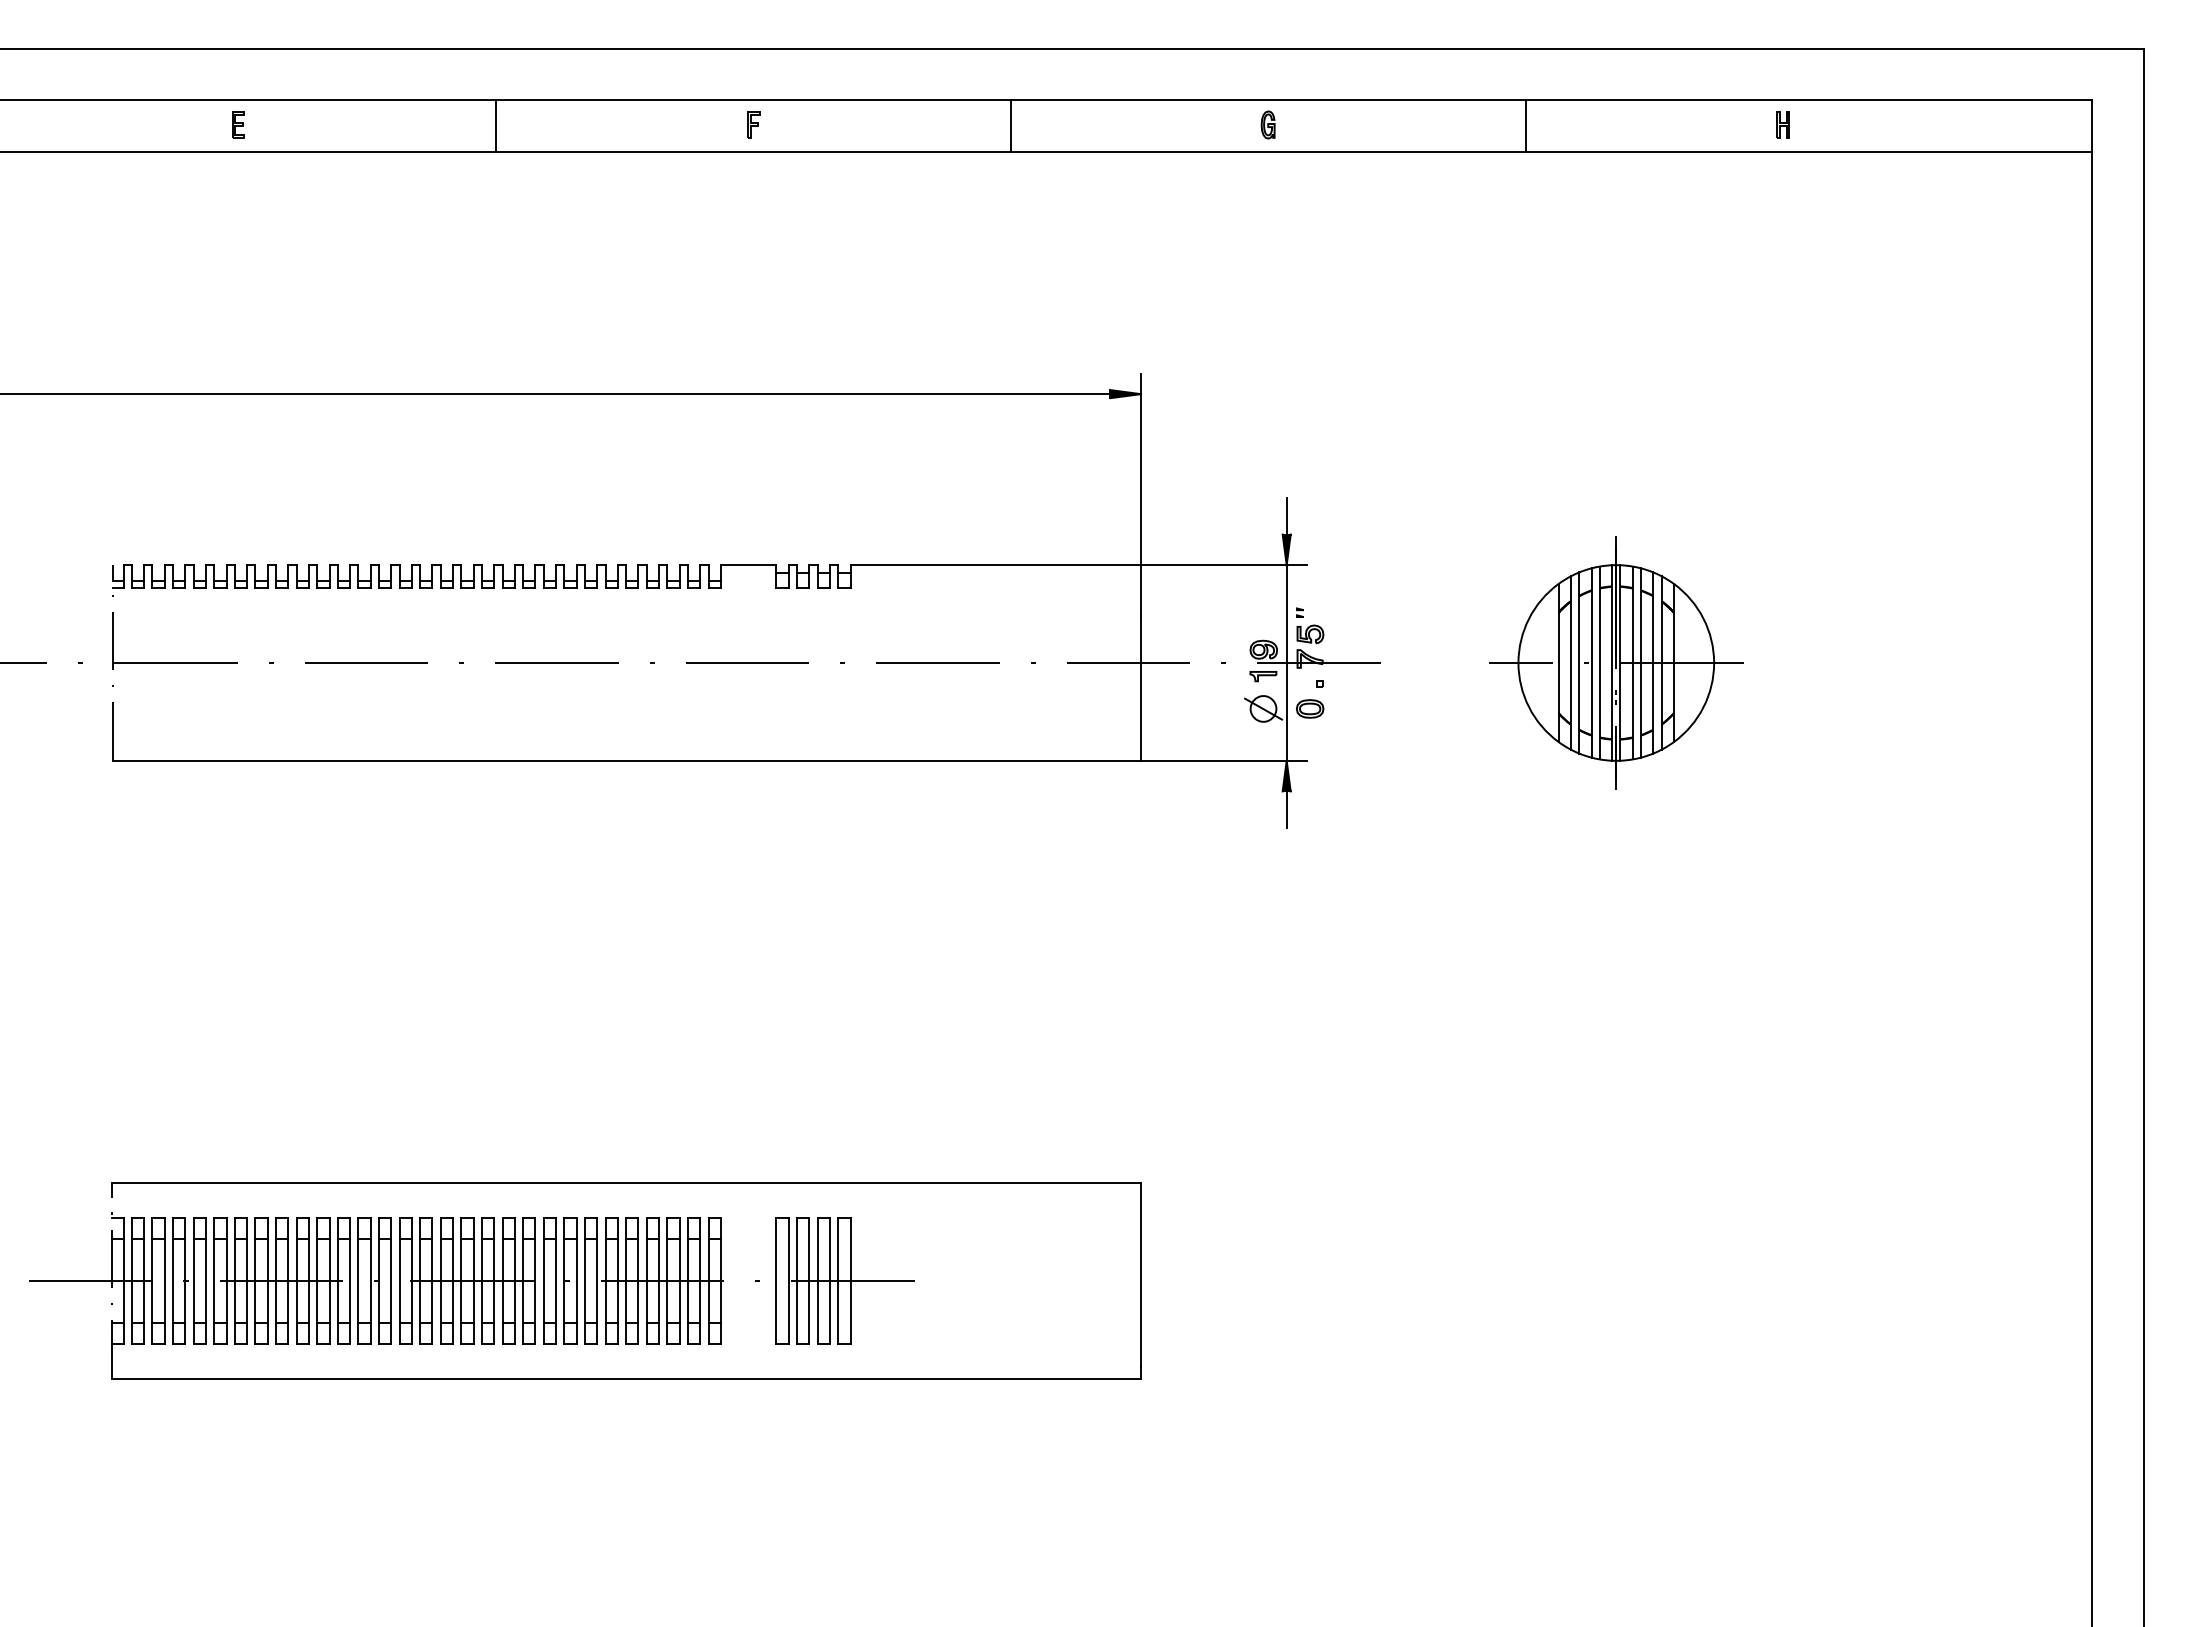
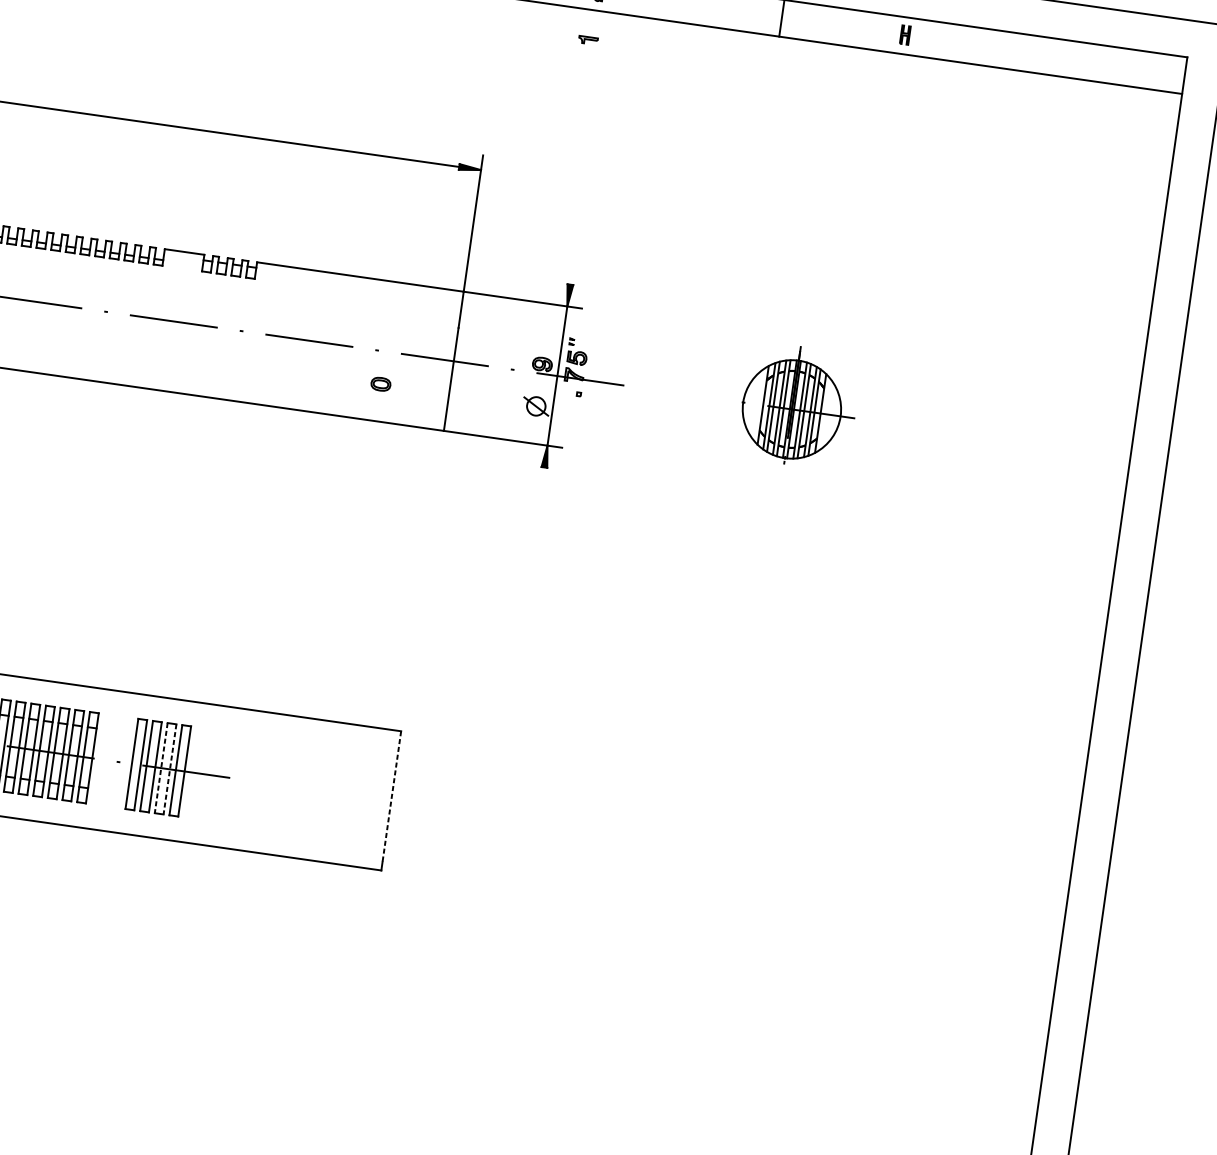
part: (1782, 124) -> (904, 34), moved
line: (1286, 516) -> (572, 271), removed
part: (1616, 662) -> (792, 409), size x0.7
part: (1263, 676) -> (588, 40), moved
part: (1310, 708) -> (381, 384), moved
line: (1286, 809) -> (542, 480), removed
line: (1141, 1274) -> (392, 796), solid -> dashed
line: (817, 1281) -> (161, 768), solid -> dashed
line: (830, 1281) -> (170, 769), solid -> dashed

